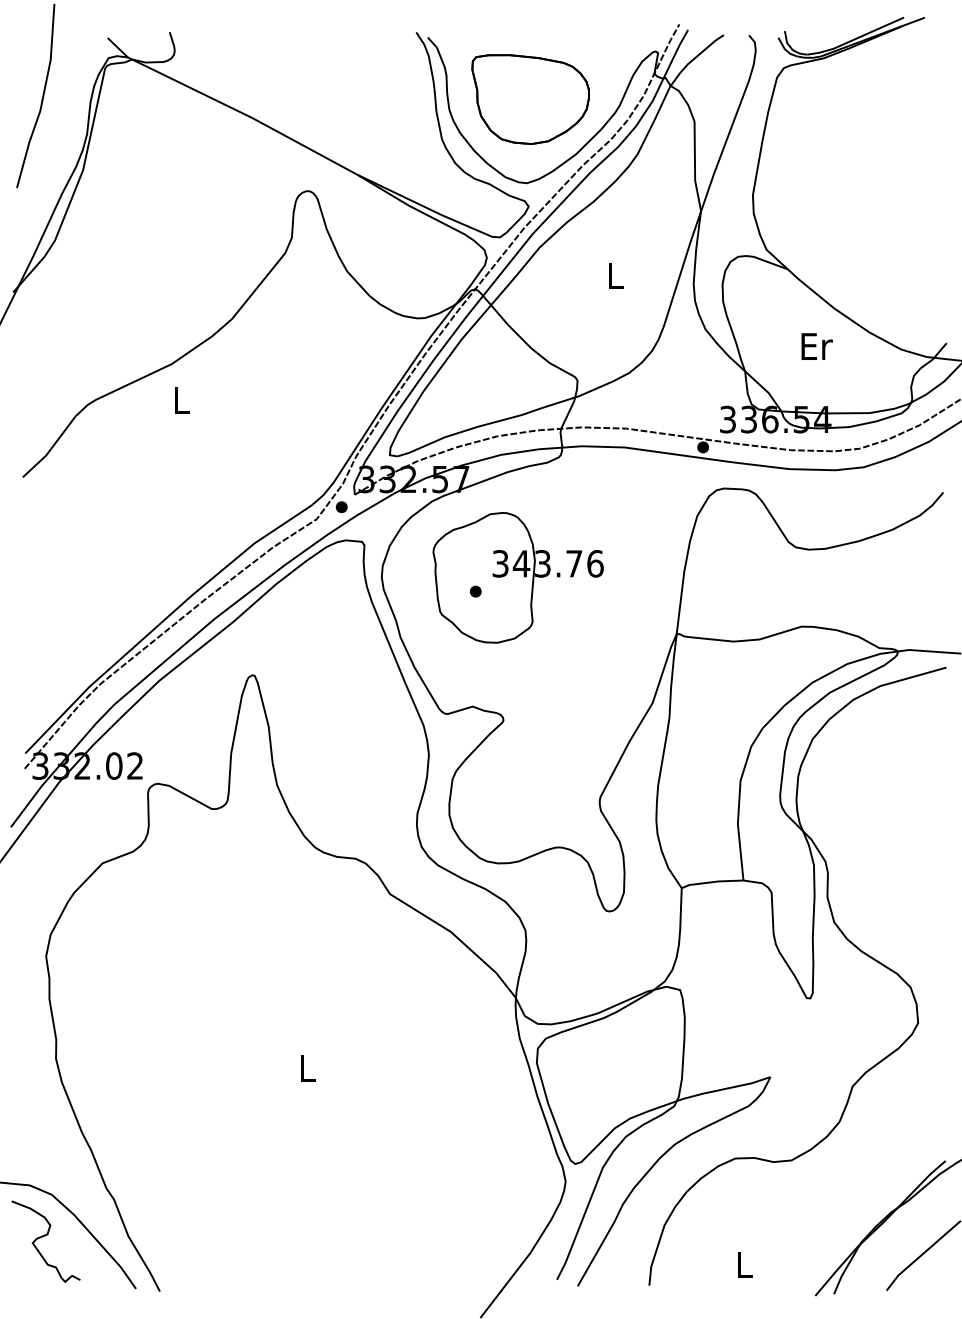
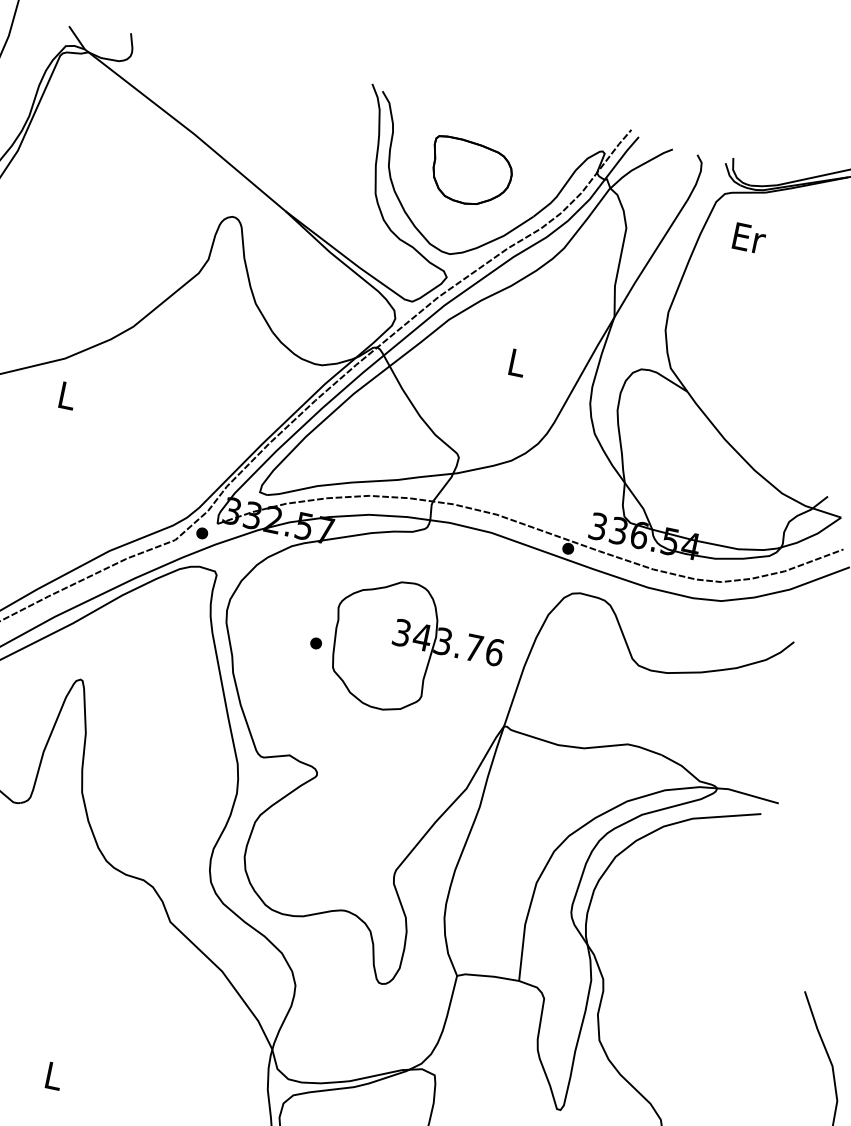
part: (530, 99) -> (470, 172), size x0.7
text: (816, 346) -> (748, 238), moved
part: (517, 577) -> (415, 649), moved

